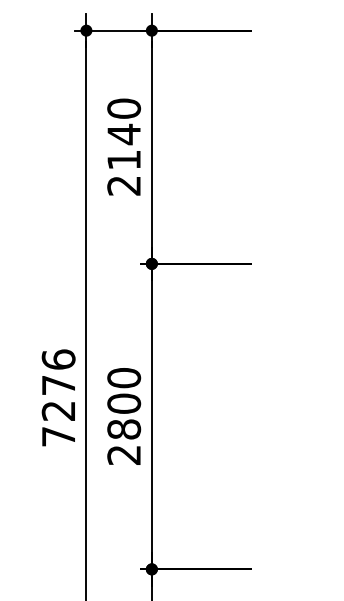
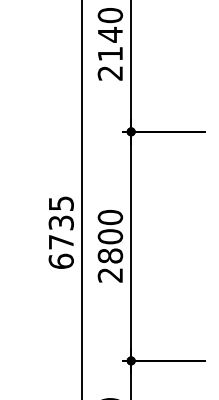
text: (58, 397) -> (61, 232), 7276 -> 6735

